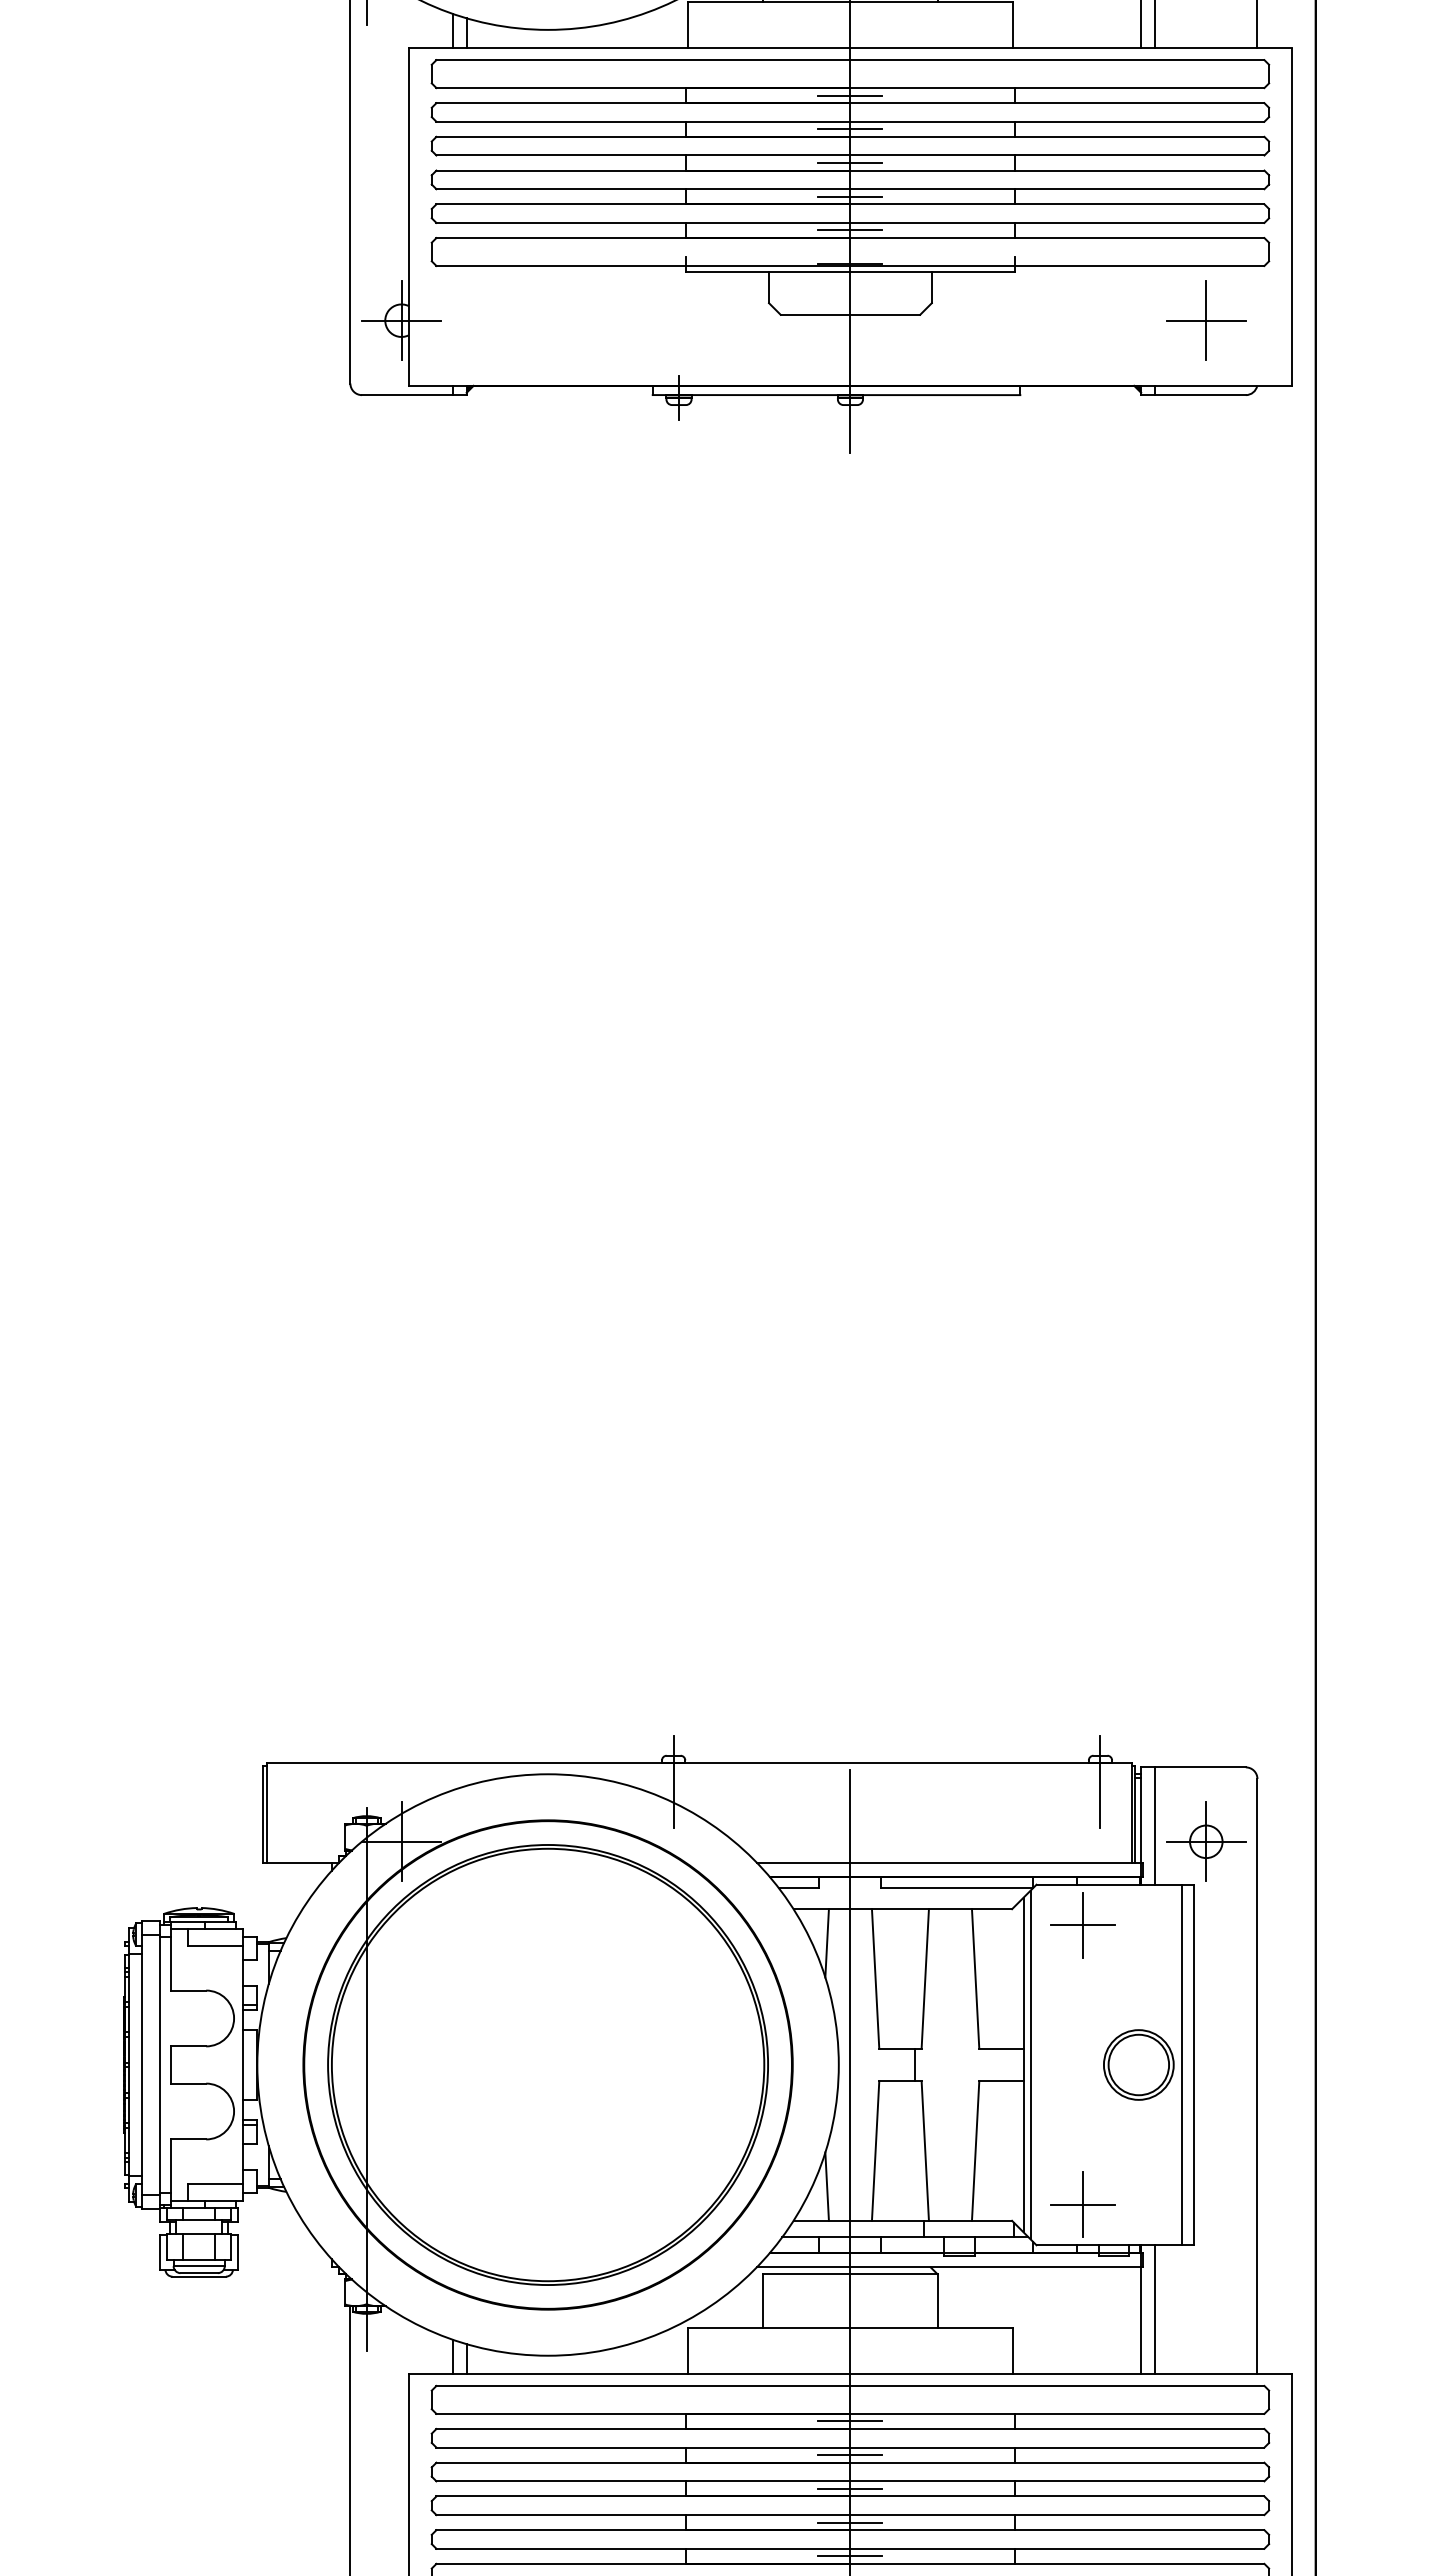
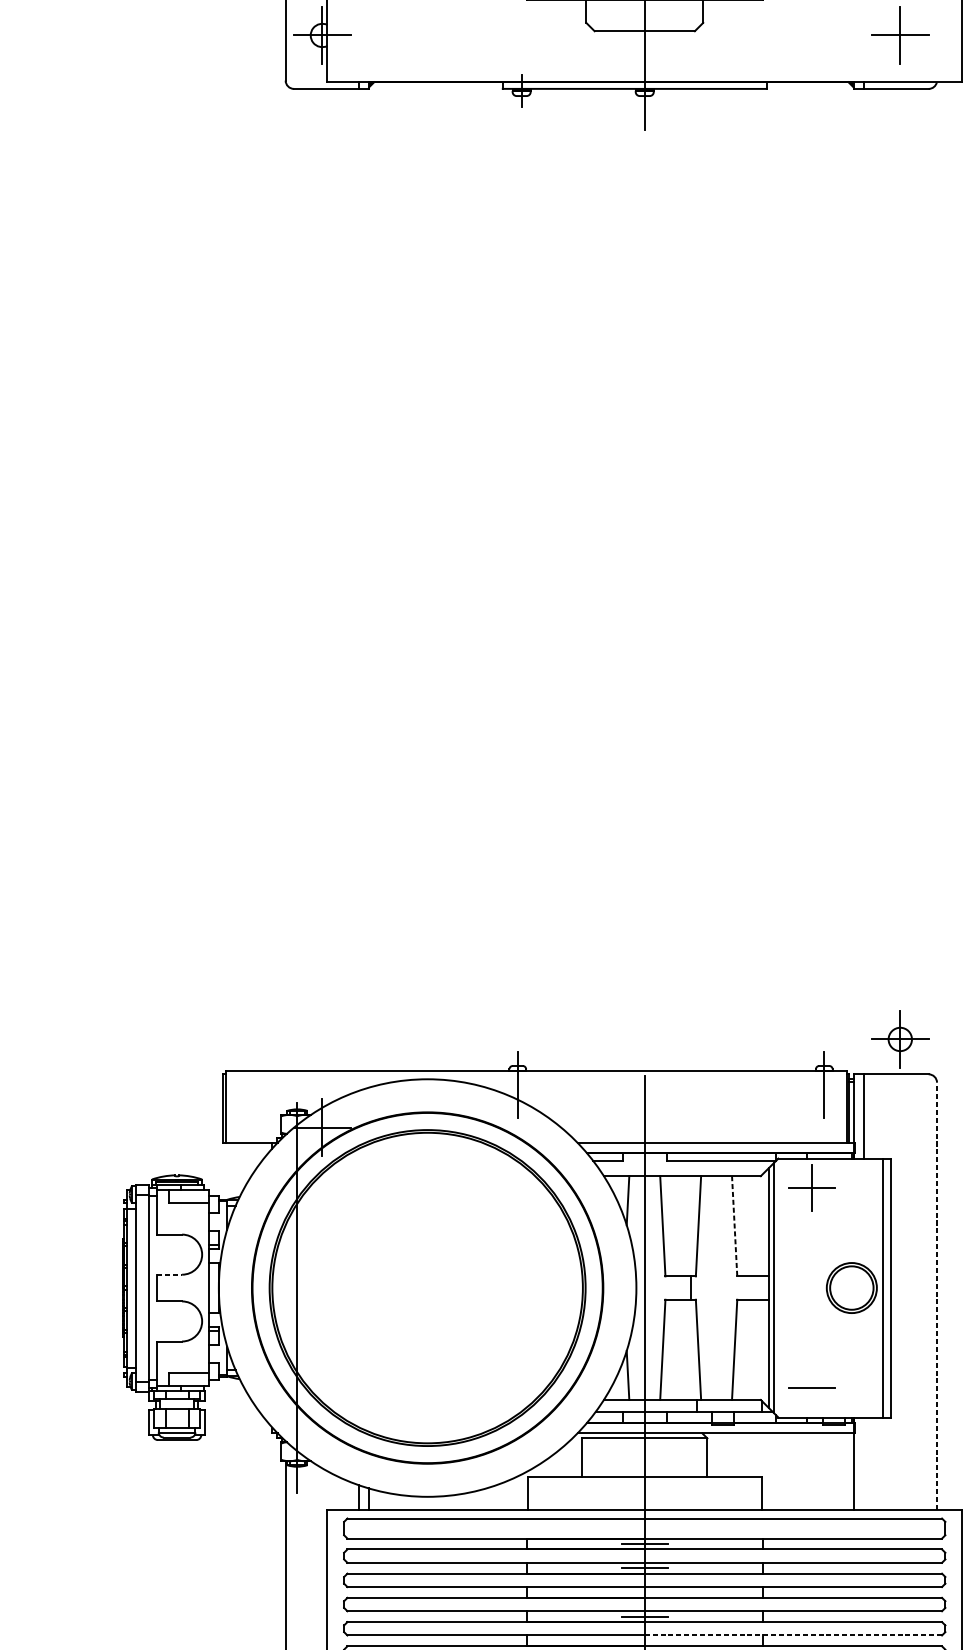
part: (1206, 1841) -> (900, 1039), moved
line: (975, 1978) -> (734, 1225), solid -> dashed
line: (189, 2046) -> (170, 1274), solid -> dashed
line: (1257, 2075) -> (937, 1295), solid -> dashed
line: (1083, 2204) -> (812, 1388), removed
line: (1155, 2309) -> (863, 1463), removed
line: (850, 2488) -> (644, 1592), removed
line: (1057, 2548) -> (793, 1635), solid -> dashed
line: (850, 2556) -> (644, 1641), removed

